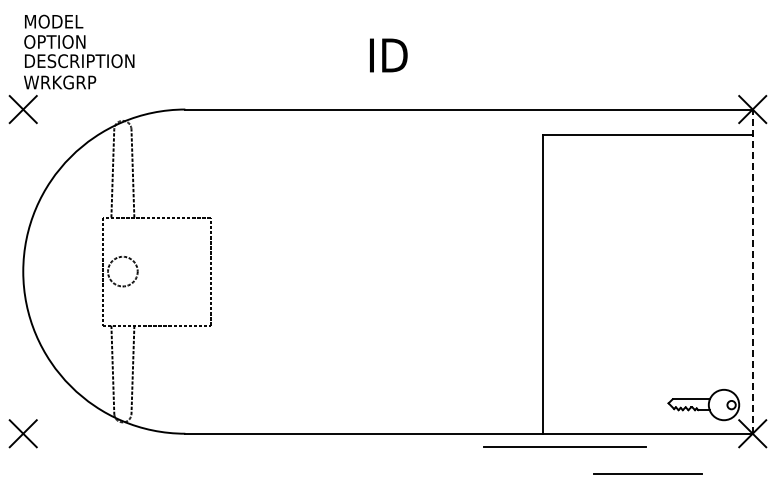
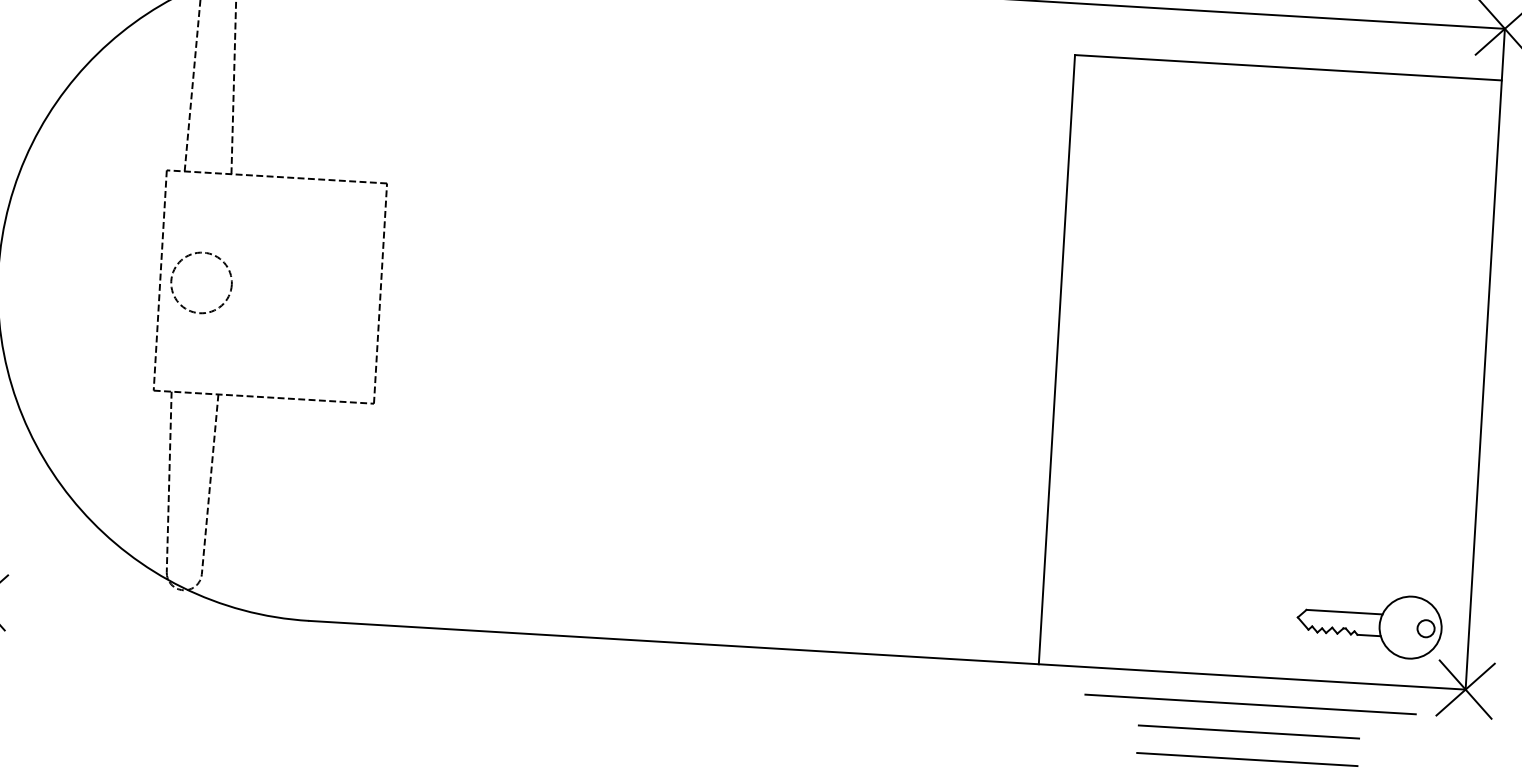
line: (752, 271) -> (1484, 358), dashed -> solid
line: (564, 446) -> (1249, 702), moved
line: (647, 460) -> (1247, 731), added

